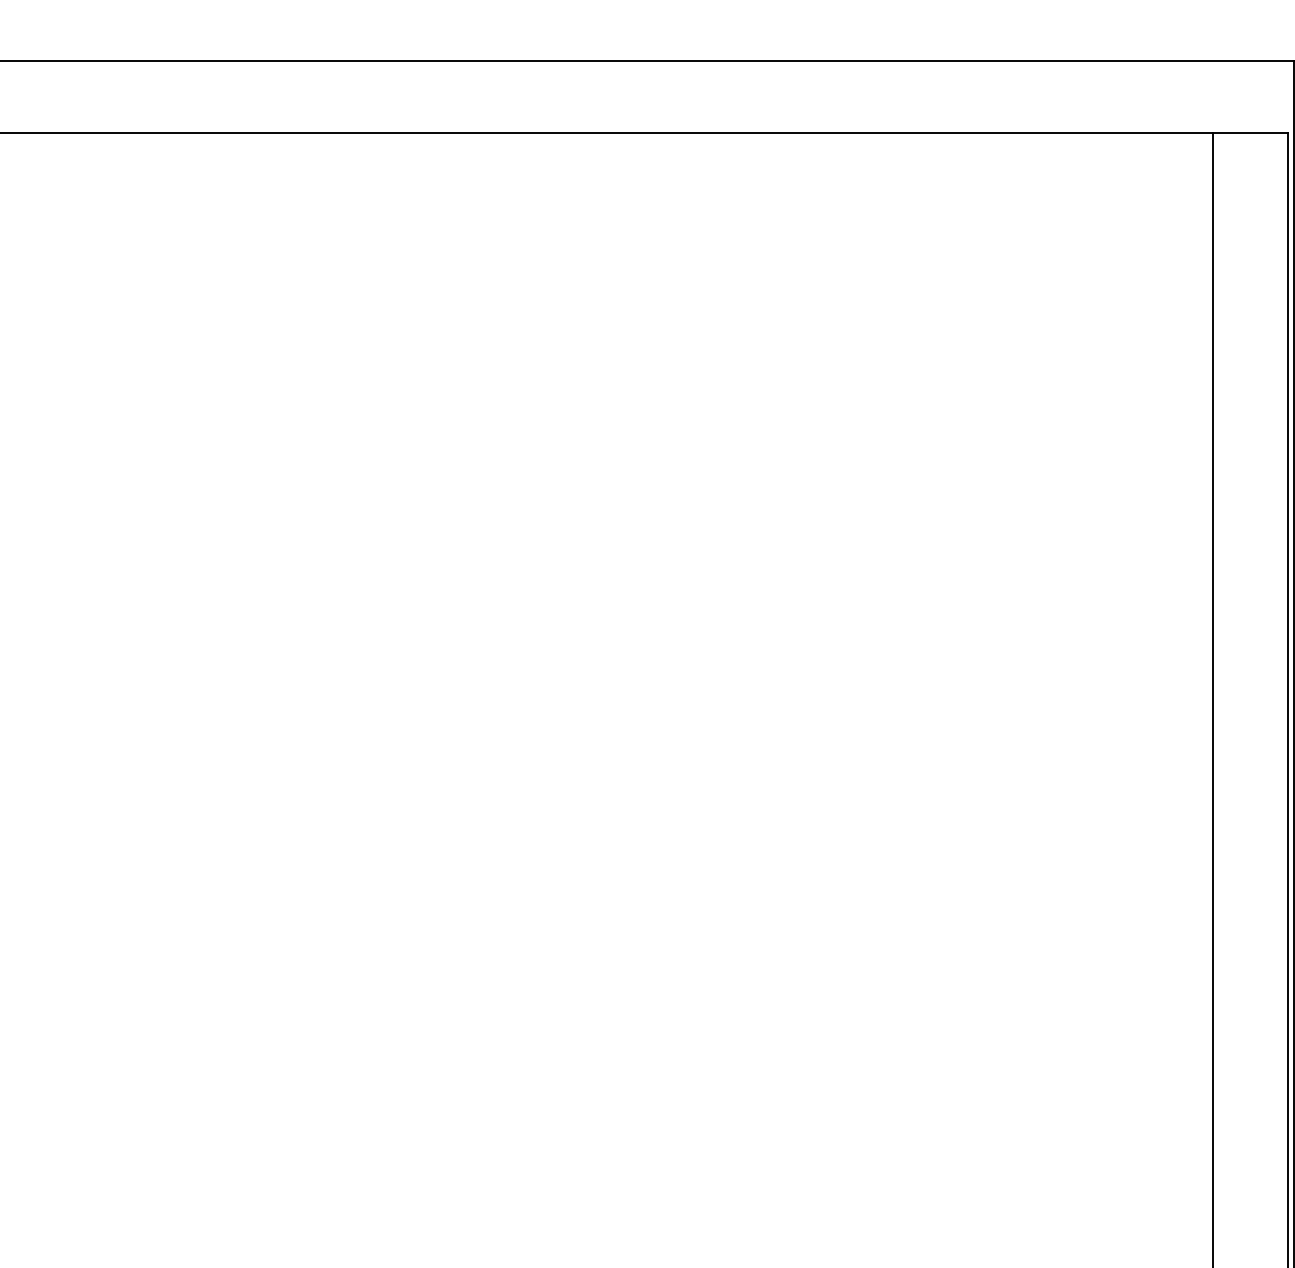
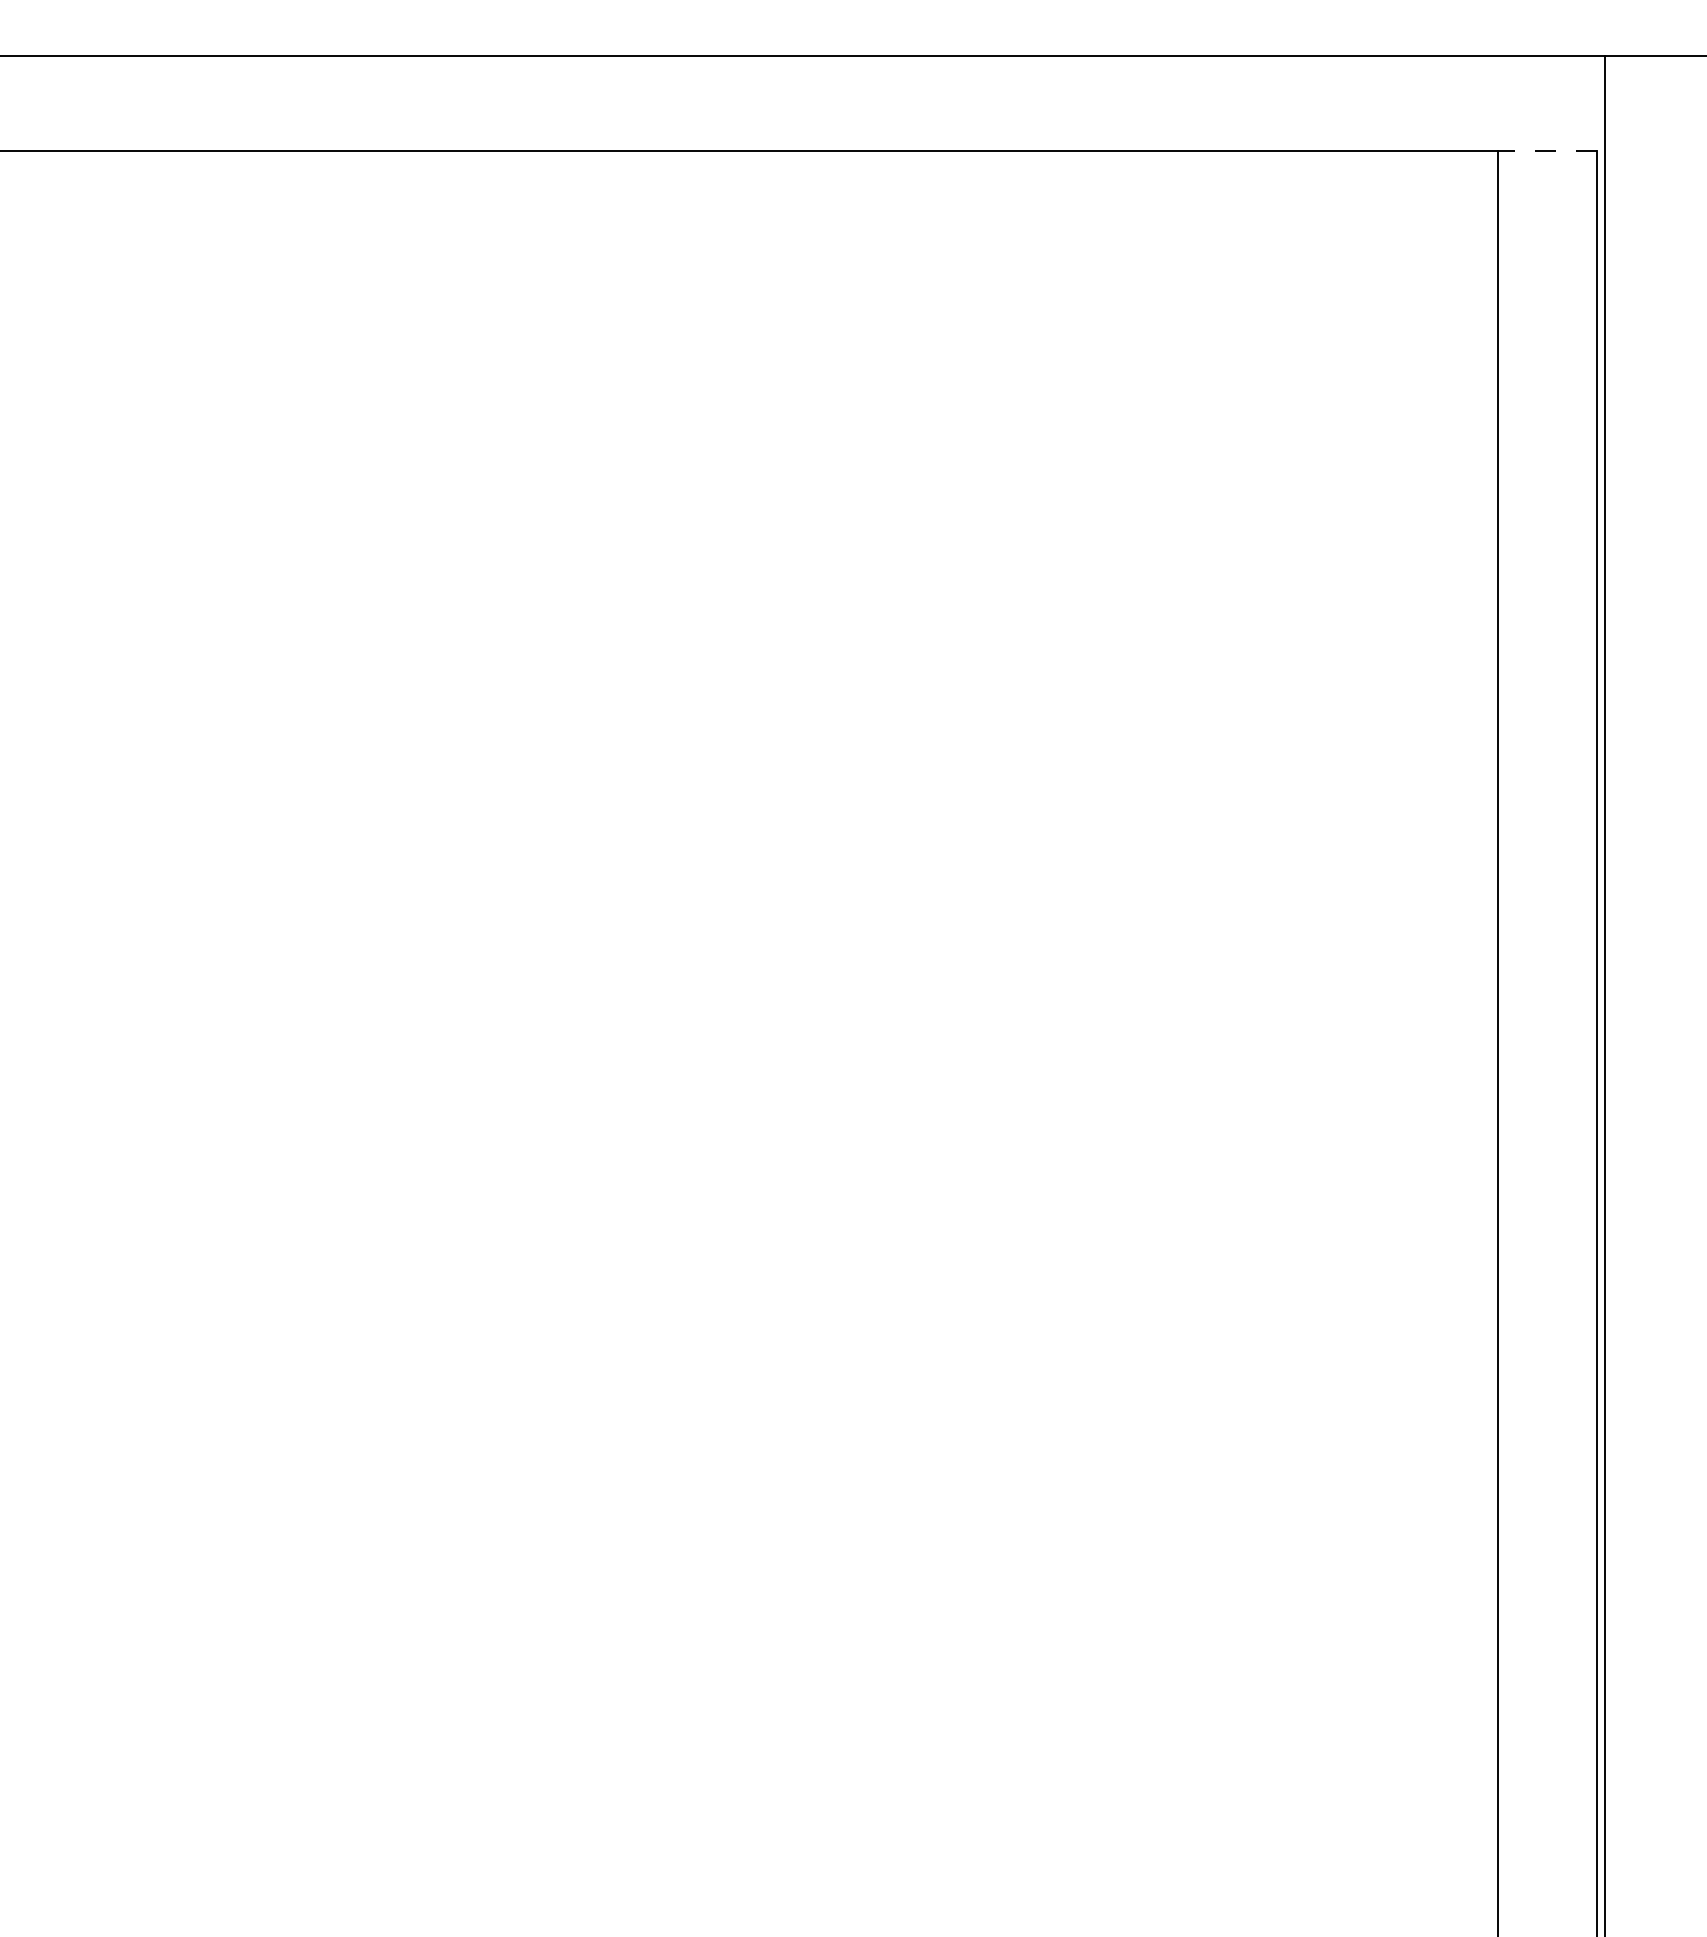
line: (1250, 132) -> (1546, 150), solid -> dashed

